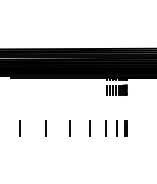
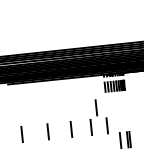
line: (96, 109) -> (96, 107), added
part: (121, 128) -> (124, 139), moved

